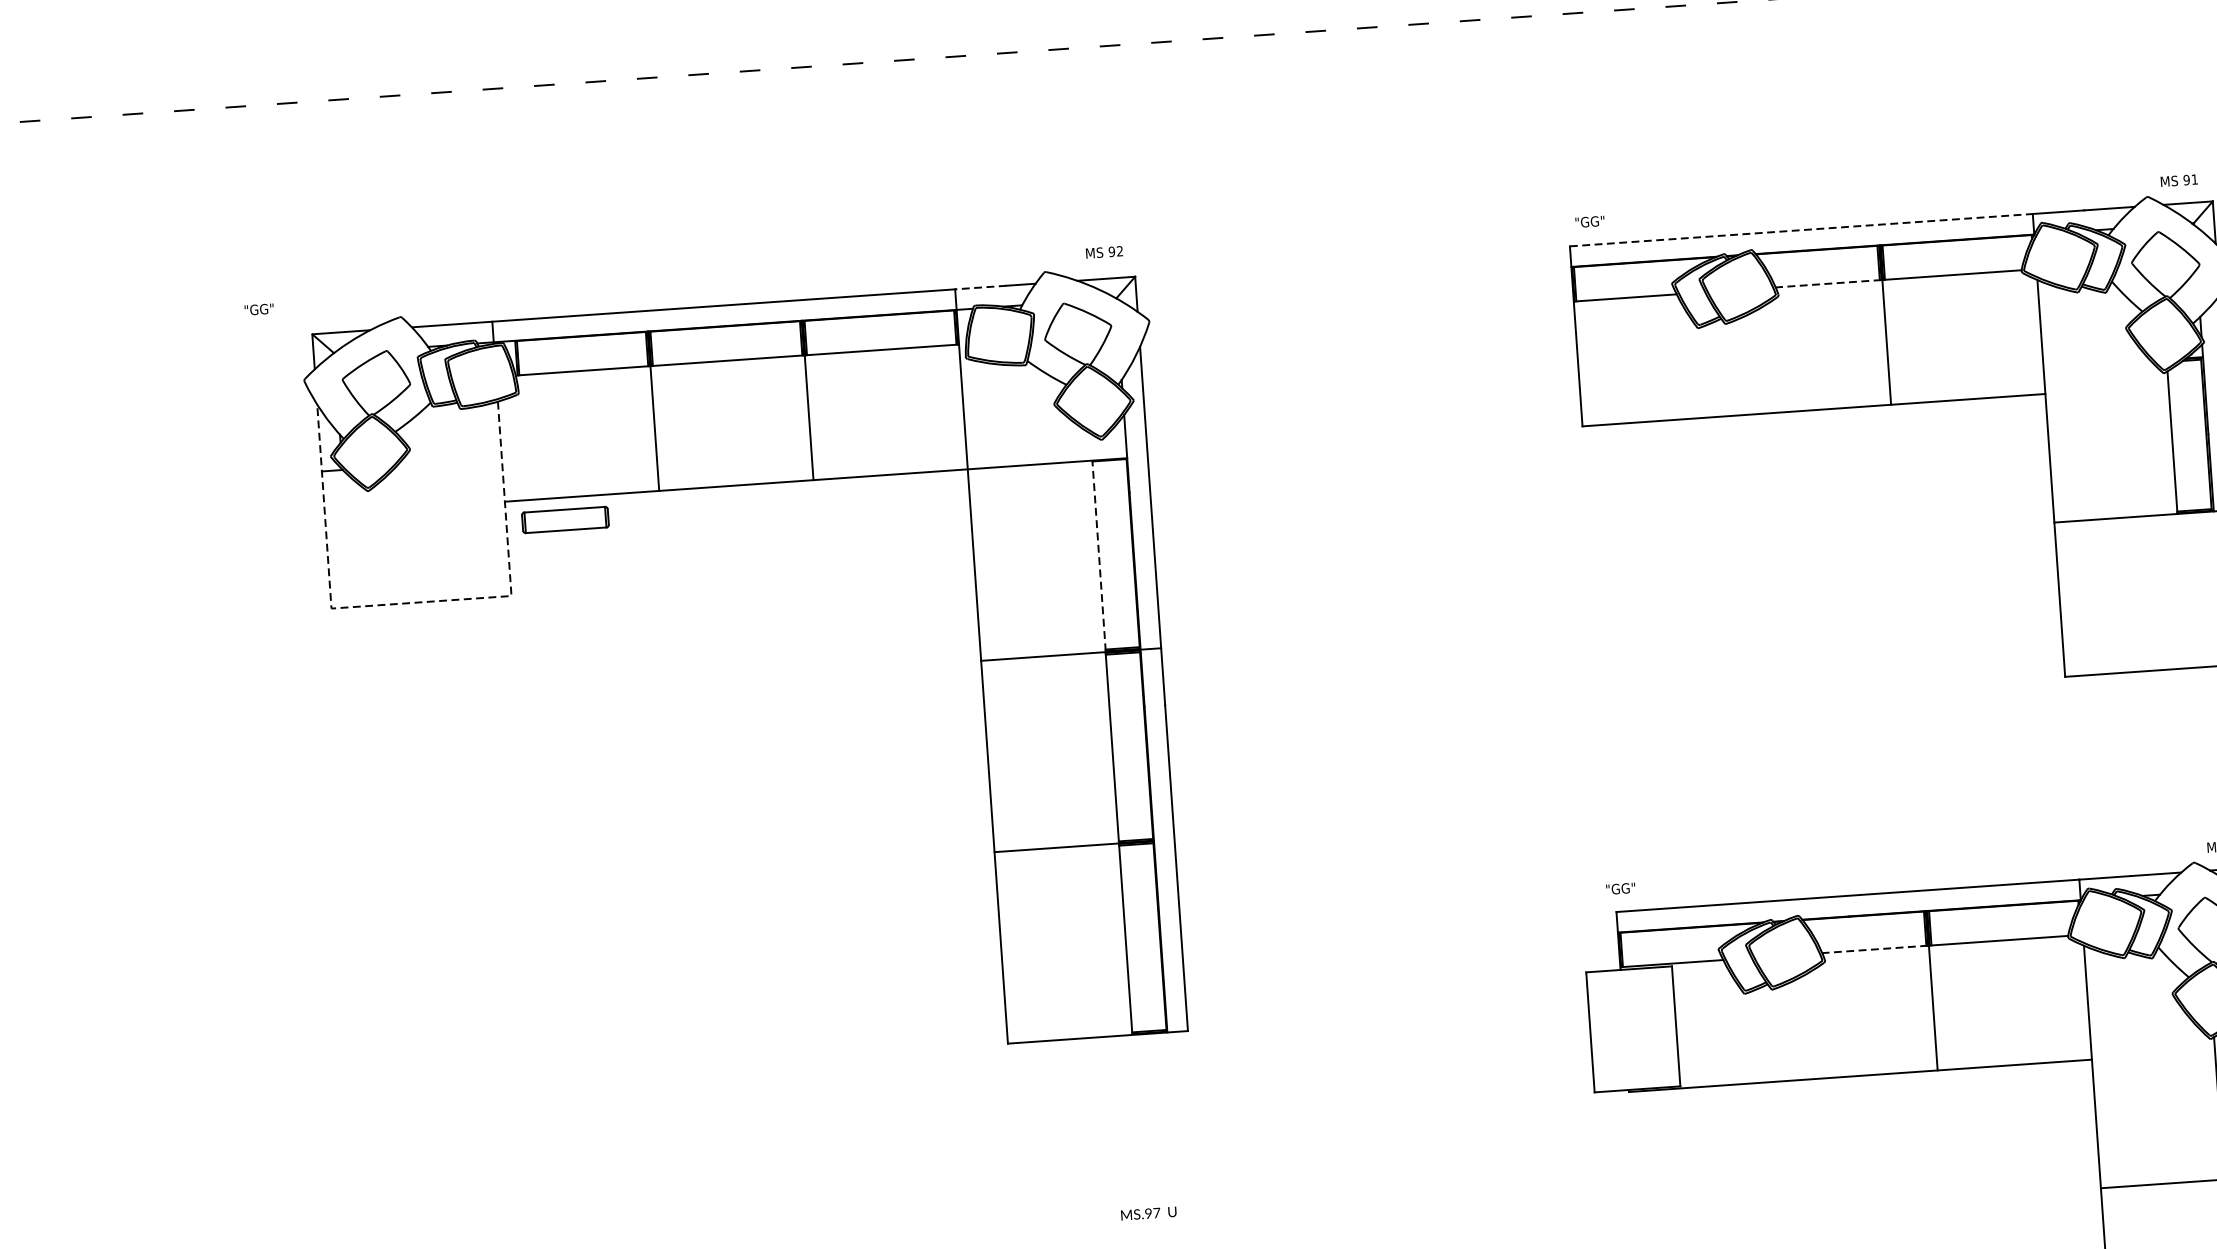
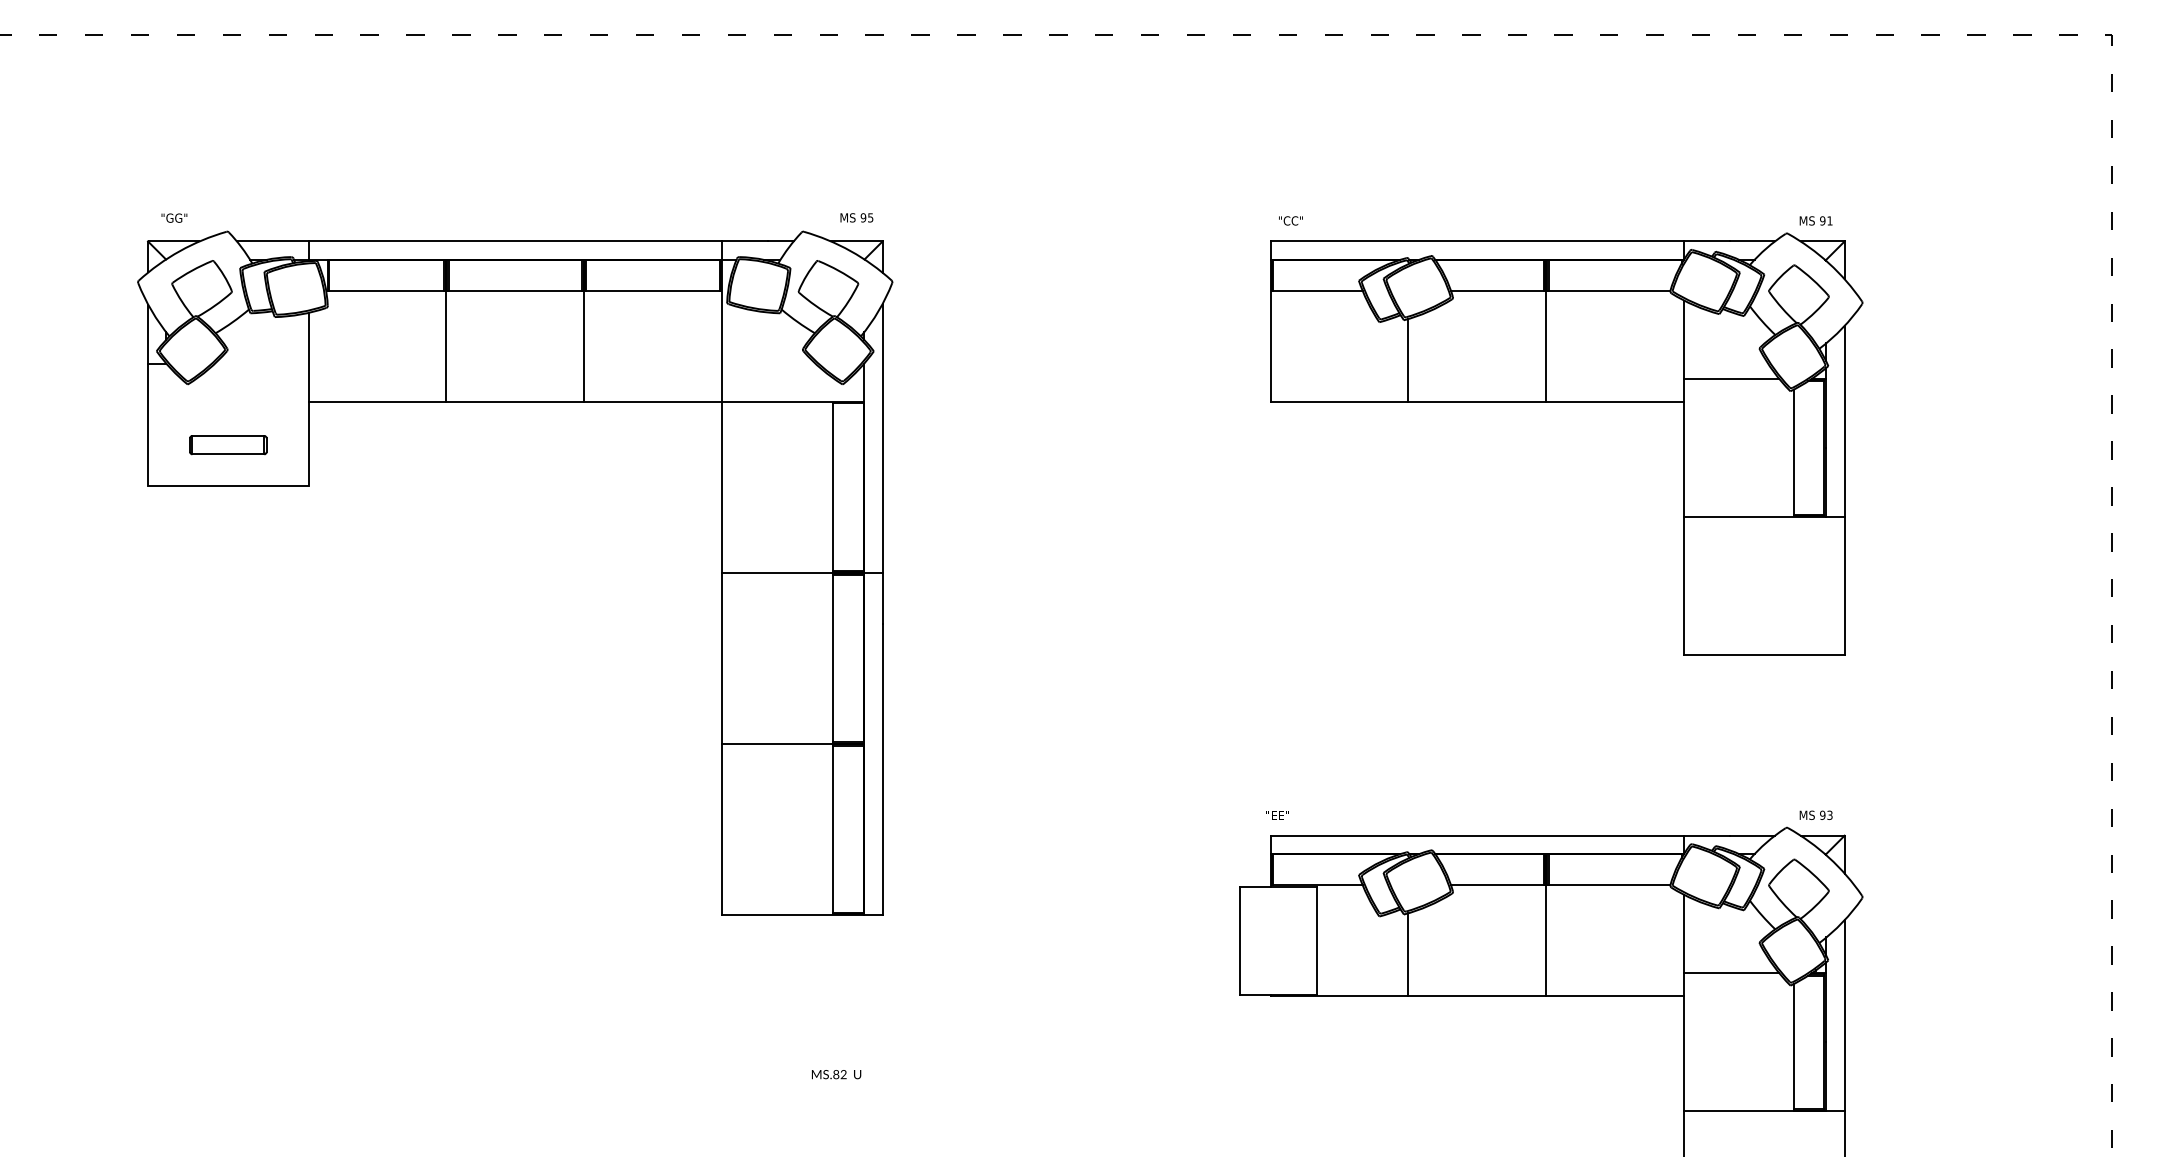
text: (1587, 221) -> (1287, 220), "GG" -> "CC"
line: (1801, 230) -> (1477, 241), dashed -> solid
text: (1119, 250) -> (870, 217), 92 -> 95
line: (1827, 283) -> (1497, 290), dashed -> solid
line: (980, 287) -> (744, 241), dashed -> solid
text: (259, 308) -> (174, 217), moved
line: (2096, 364) -> (1731, 379), added
line: (1733, 368) -> (1408, 360), added
part: (565, 520) -> (228, 445), moved
line: (1099, 556) -> (833, 487), dashed -> solid
line: (416, 602) -> (223, 486), dashed -> solid
text: (1620, 887) -> (1275, 814), "GG" -> "EE"
line: (1874, 948) -> (1497, 884), dashed -> solid
line: (2143, 1030) -> (1731, 973), added
line: (1780, 1034) -> (1408, 954), added
text: (1152, 1213) -> (839, 1074), MS.97 -> MS.82

